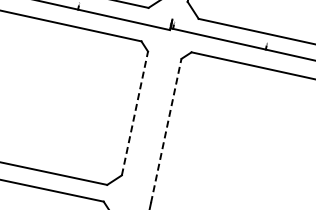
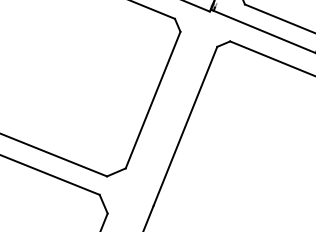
line: (135, 113) -> (153, 100), dashed -> solid
line: (166, 130) -> (185, 125), dashed -> solid

